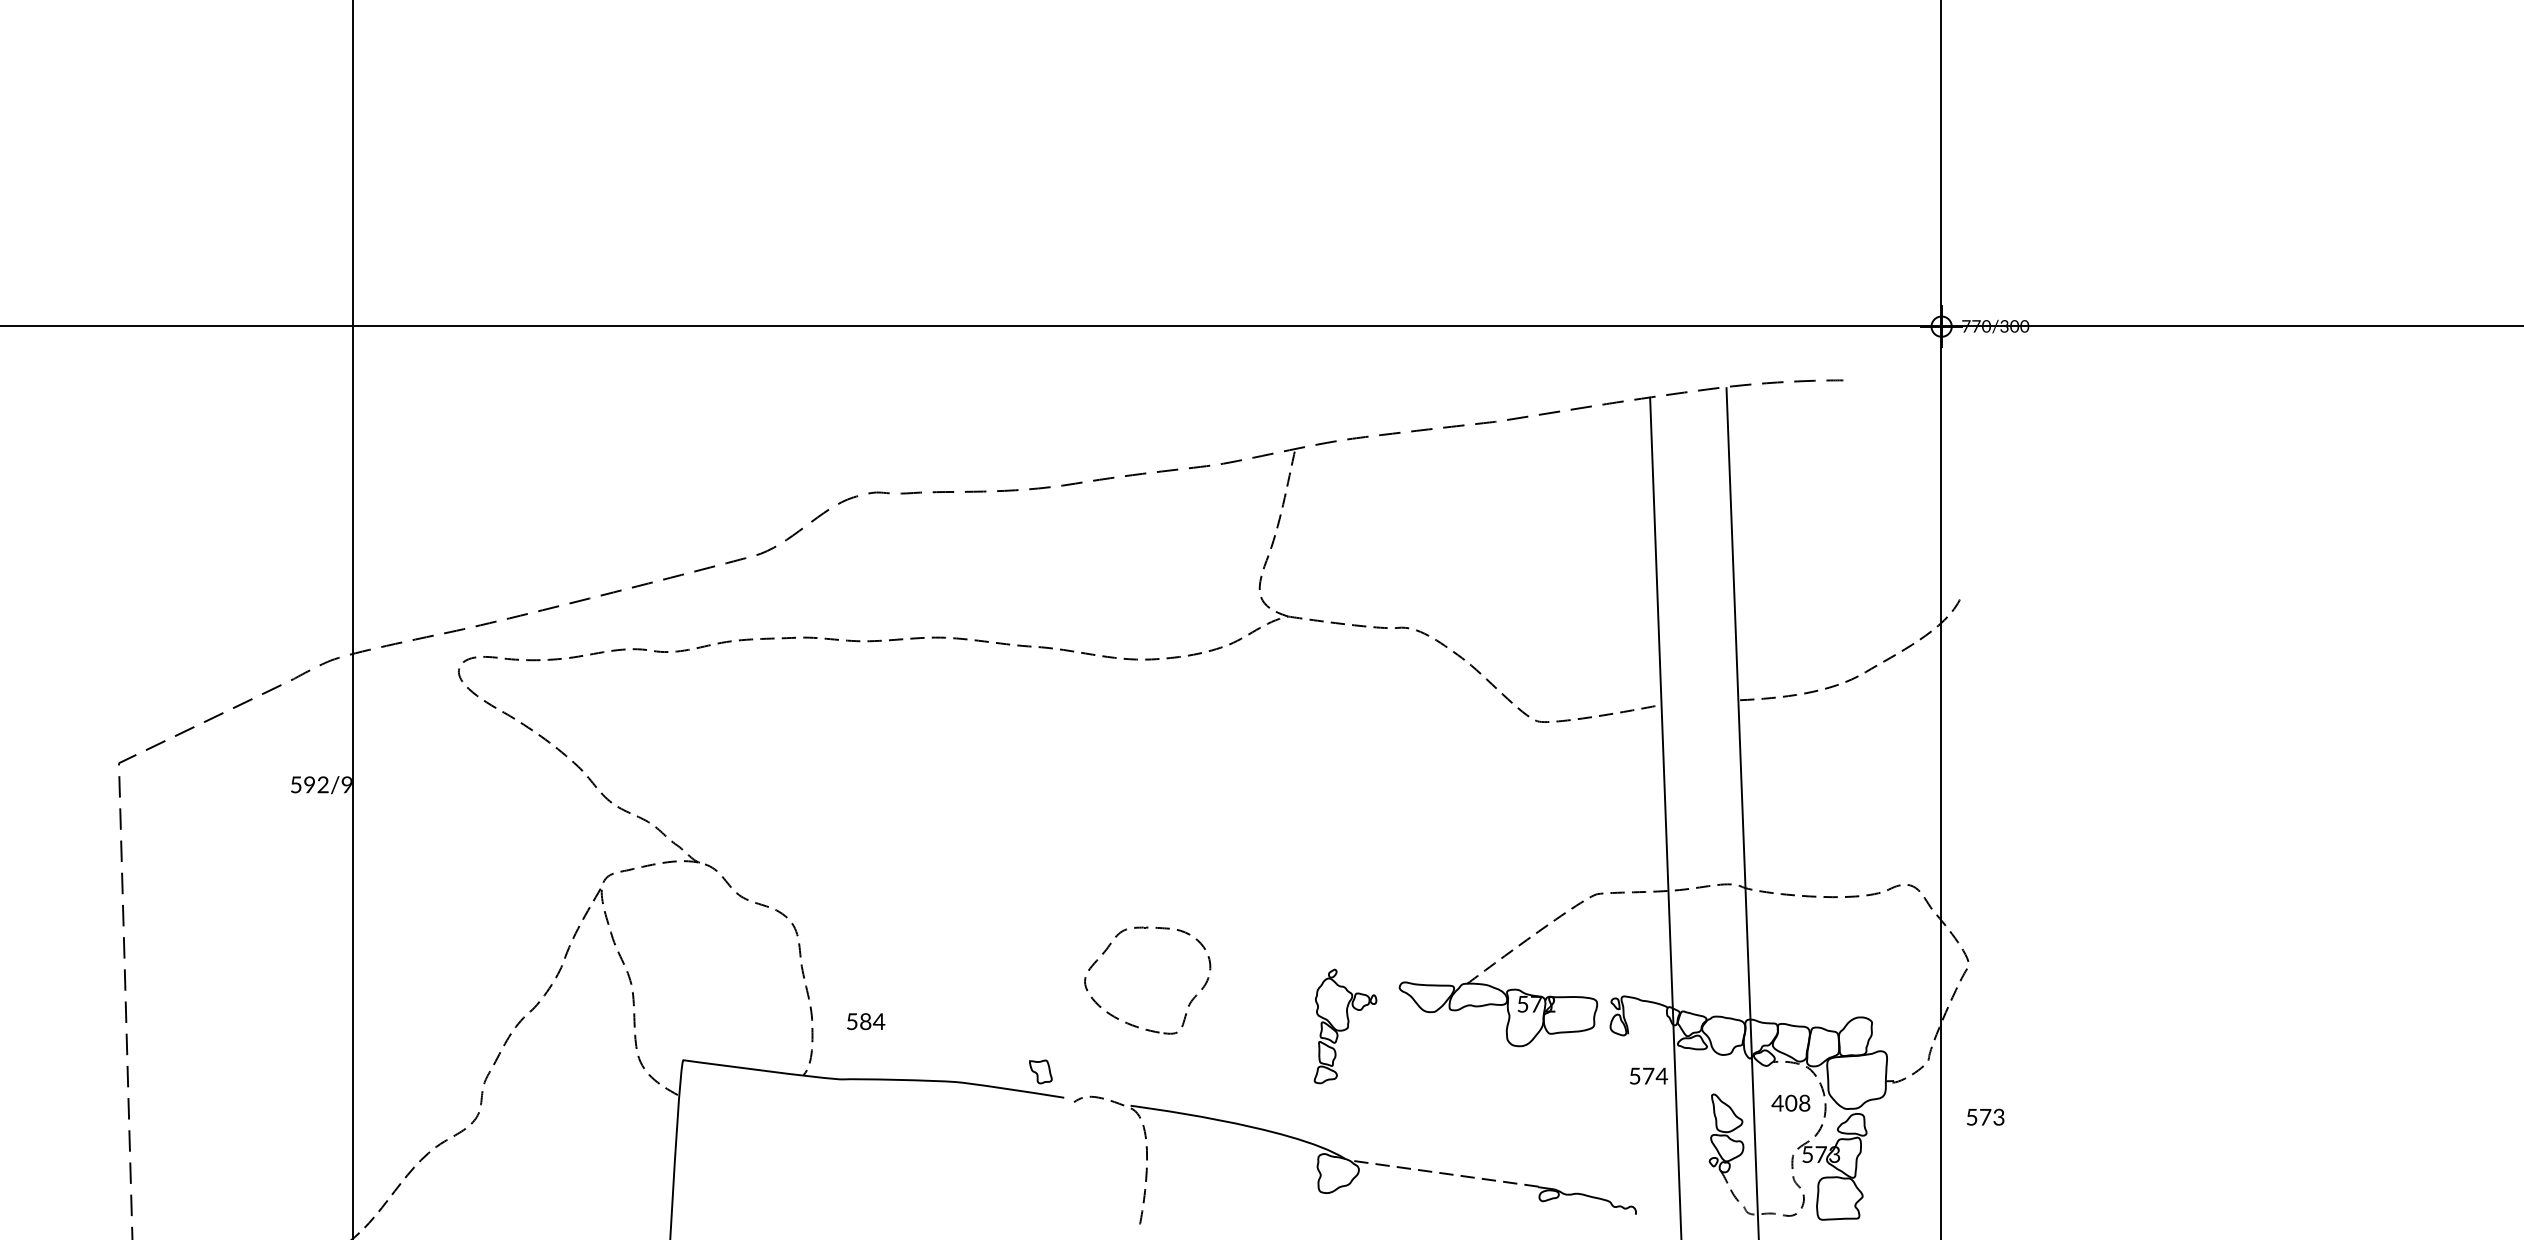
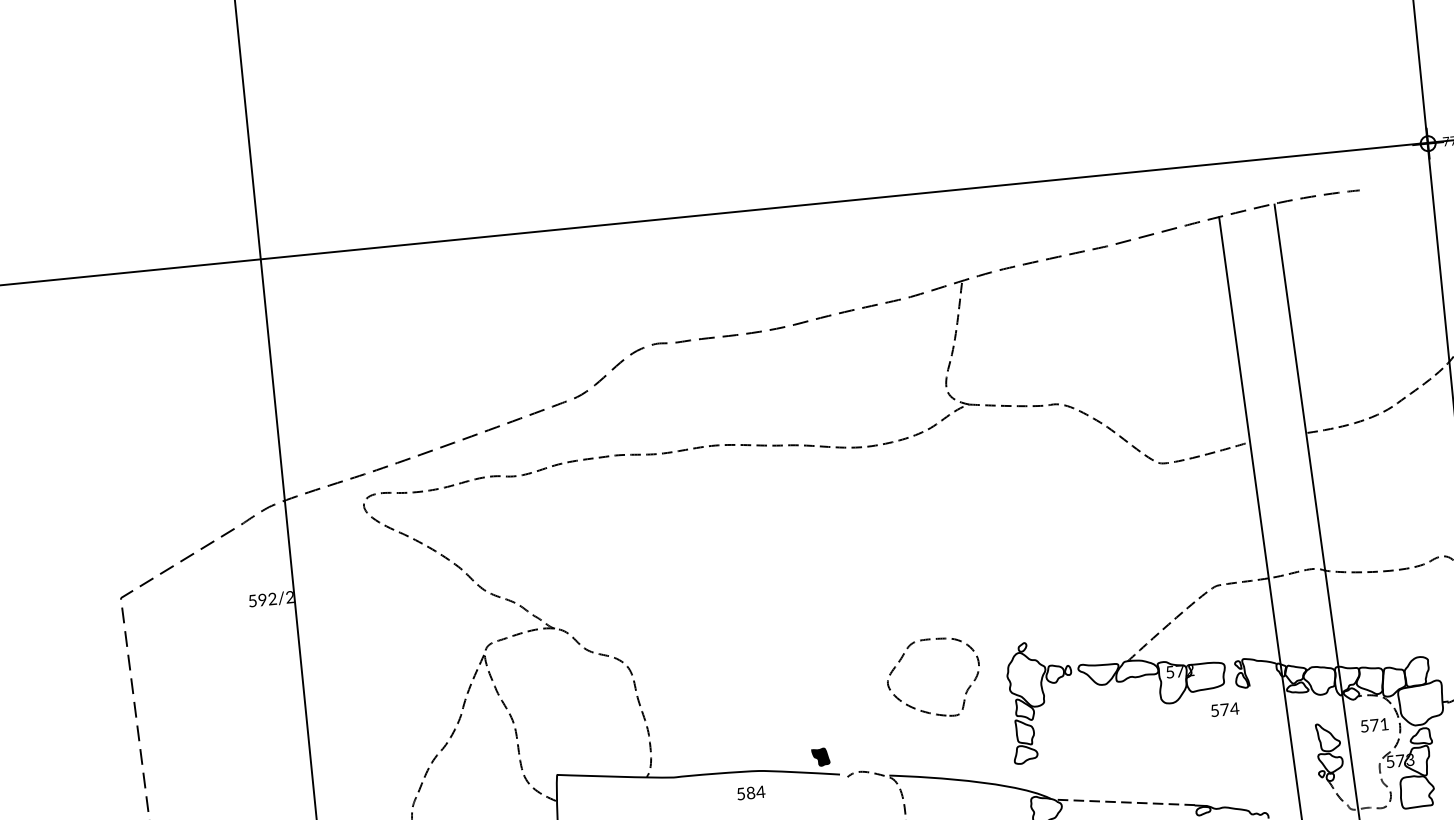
text: (346, 785) -> (289, 597), 592/9 -> 592/2
text: (866, 1021) -> (751, 792), moved
part: (1126, 1021) -> (921, 709), moved
part: (1345, 1026) -> (1041, 701), size x1.43
fill: (1040, 1071) -> (820, 757), added
text: (1649, 1075) -> (1225, 709), moved
text: (1790, 1102) -> (1373, 724), 408 -> 571

